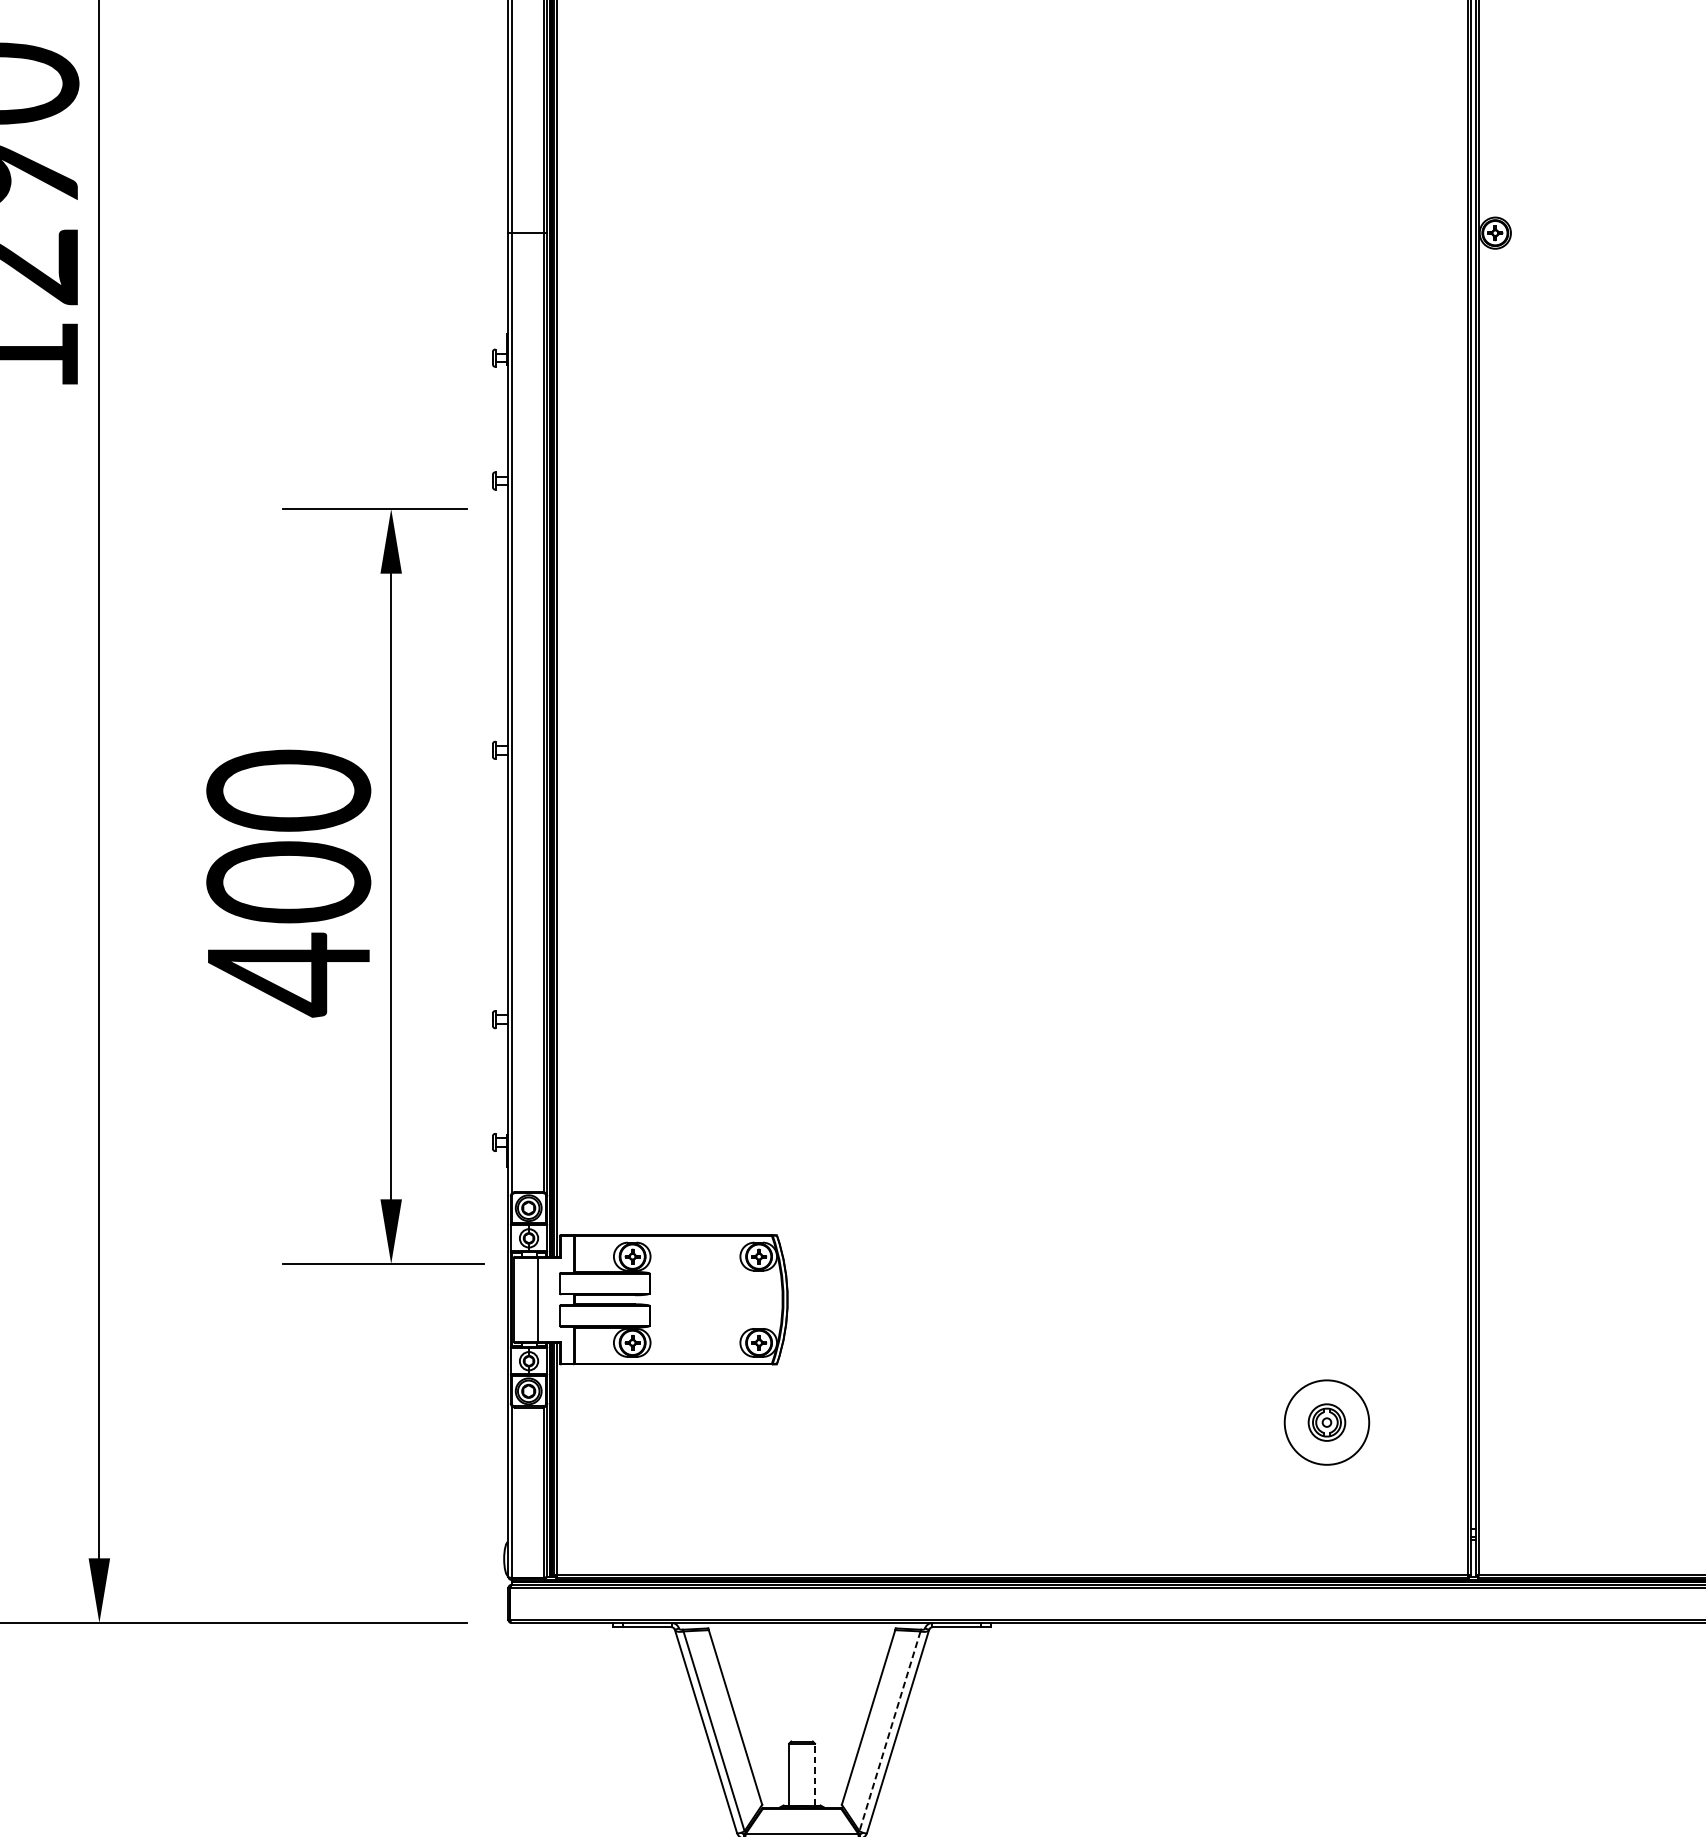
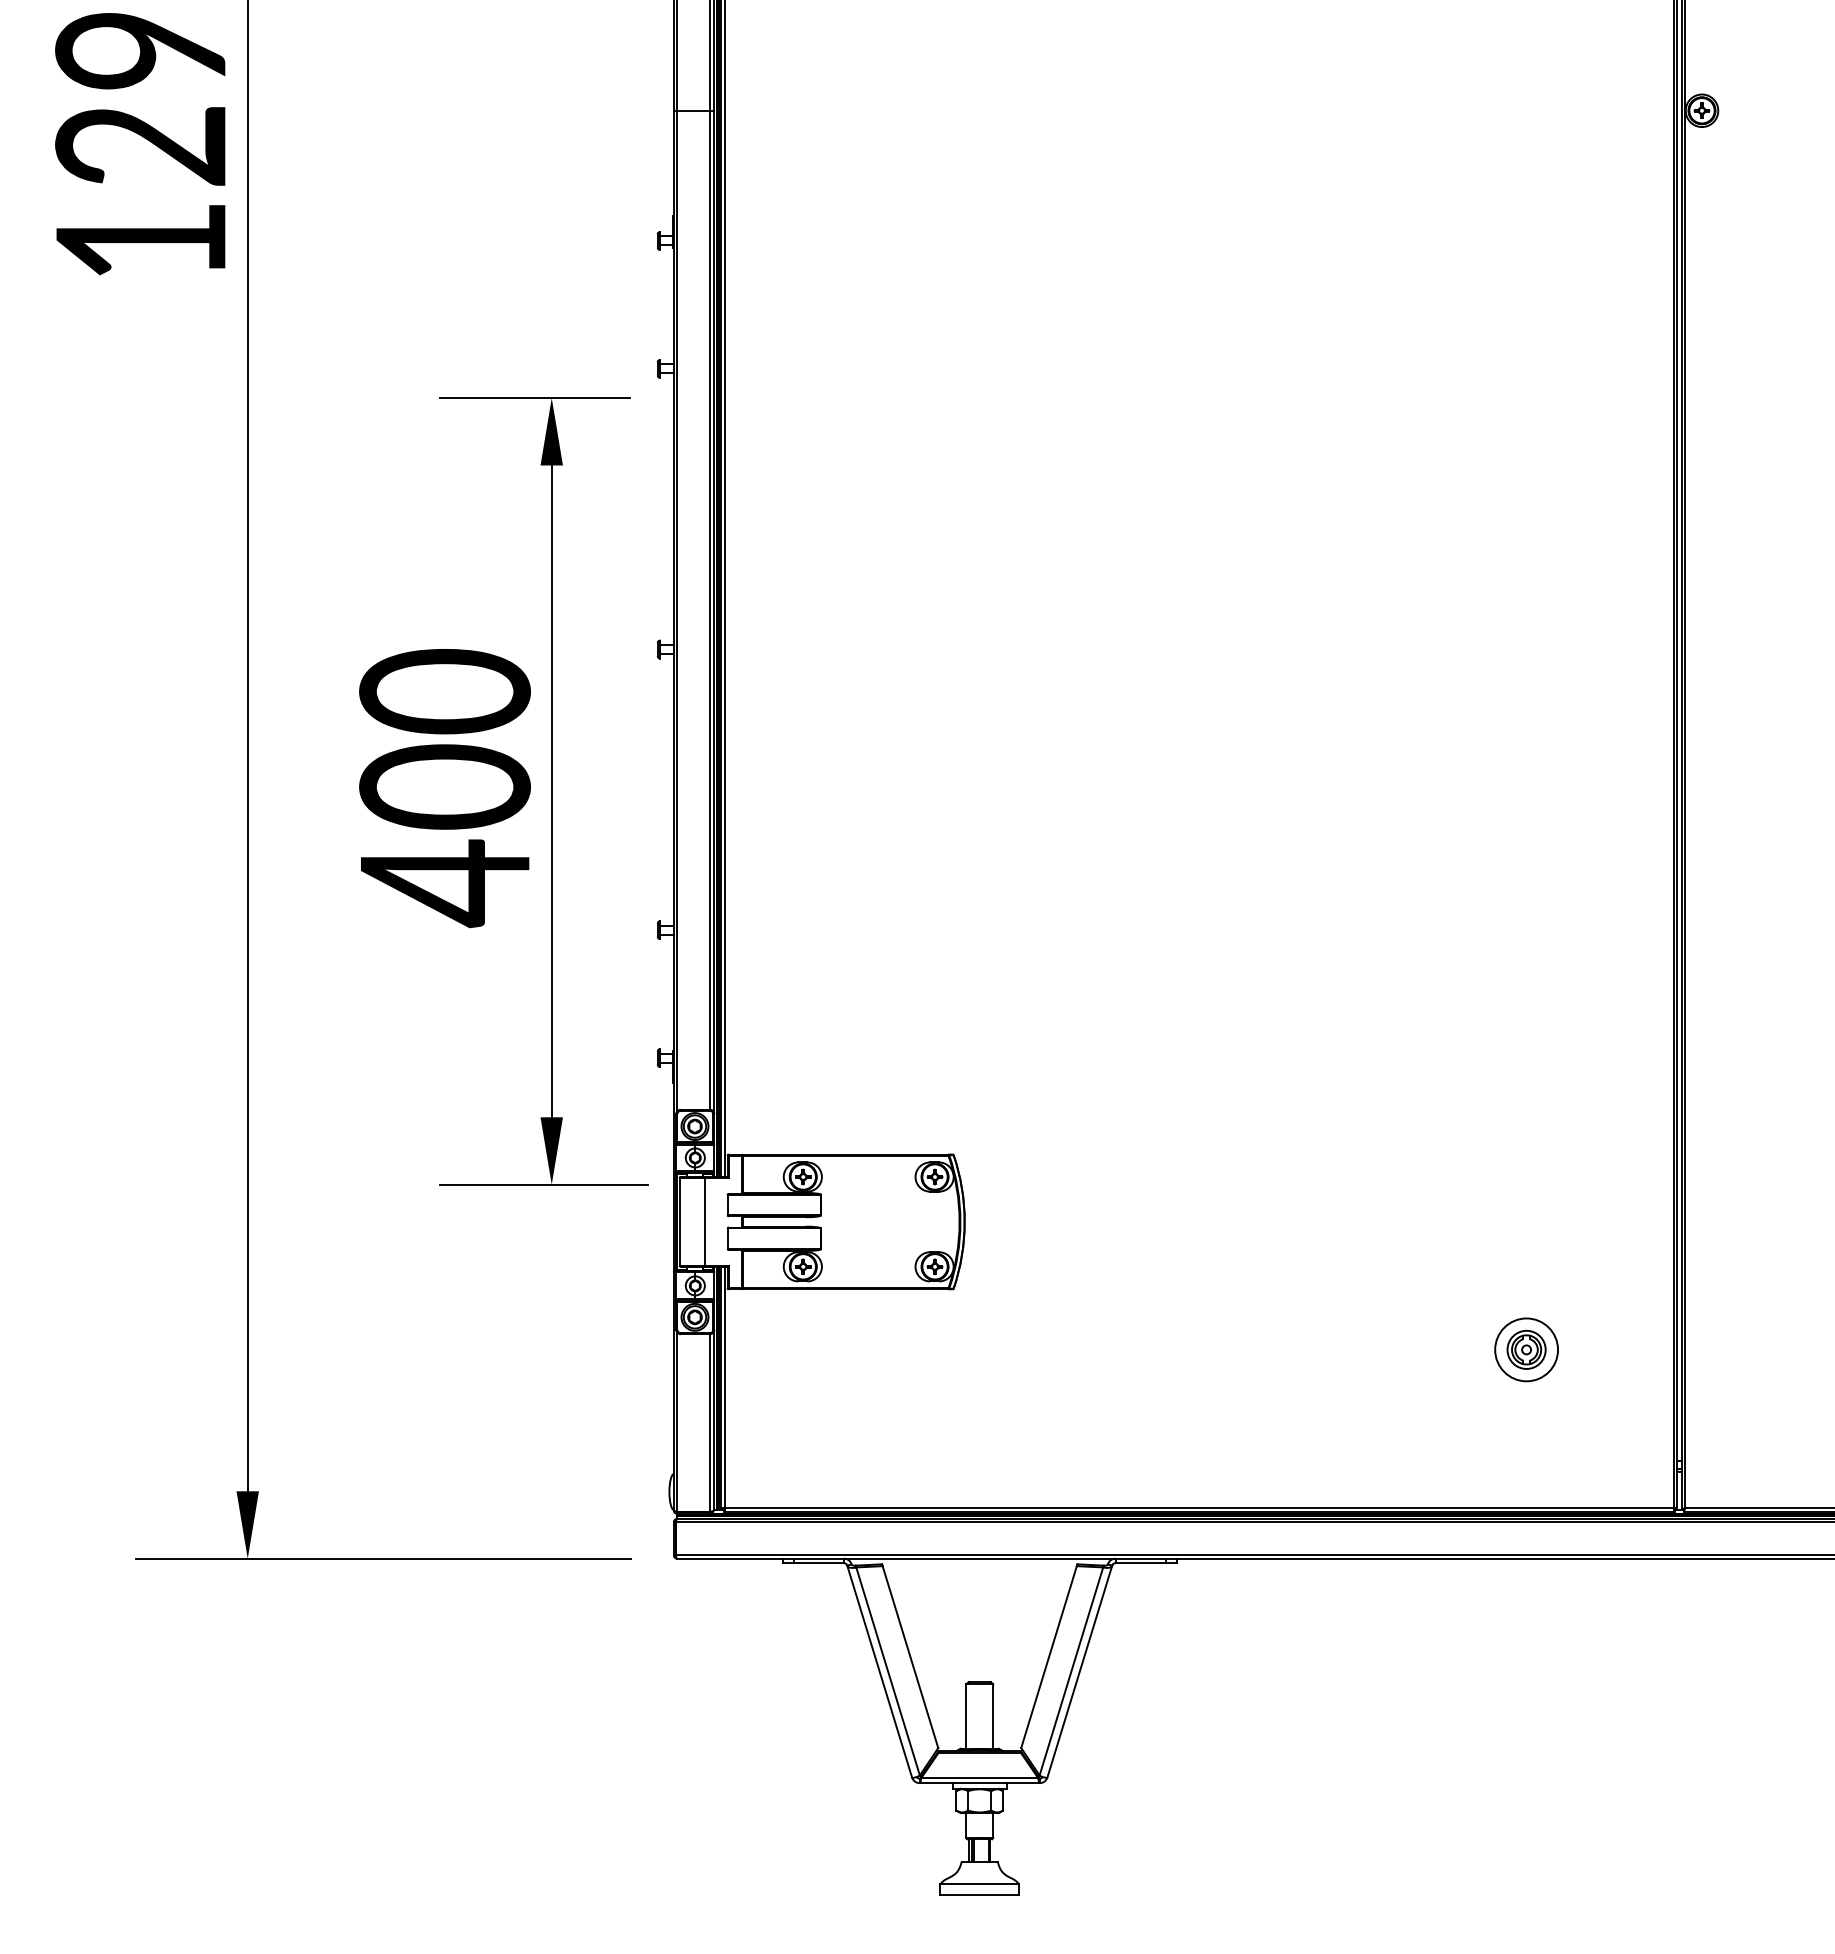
circle: (1326, 1422) -> (1526, 1349), size x0.71
line: (890, 1731) -> (1071, 1671), dashed -> solid
line: (815, 1774) -> (993, 1716), dashed -> solid

